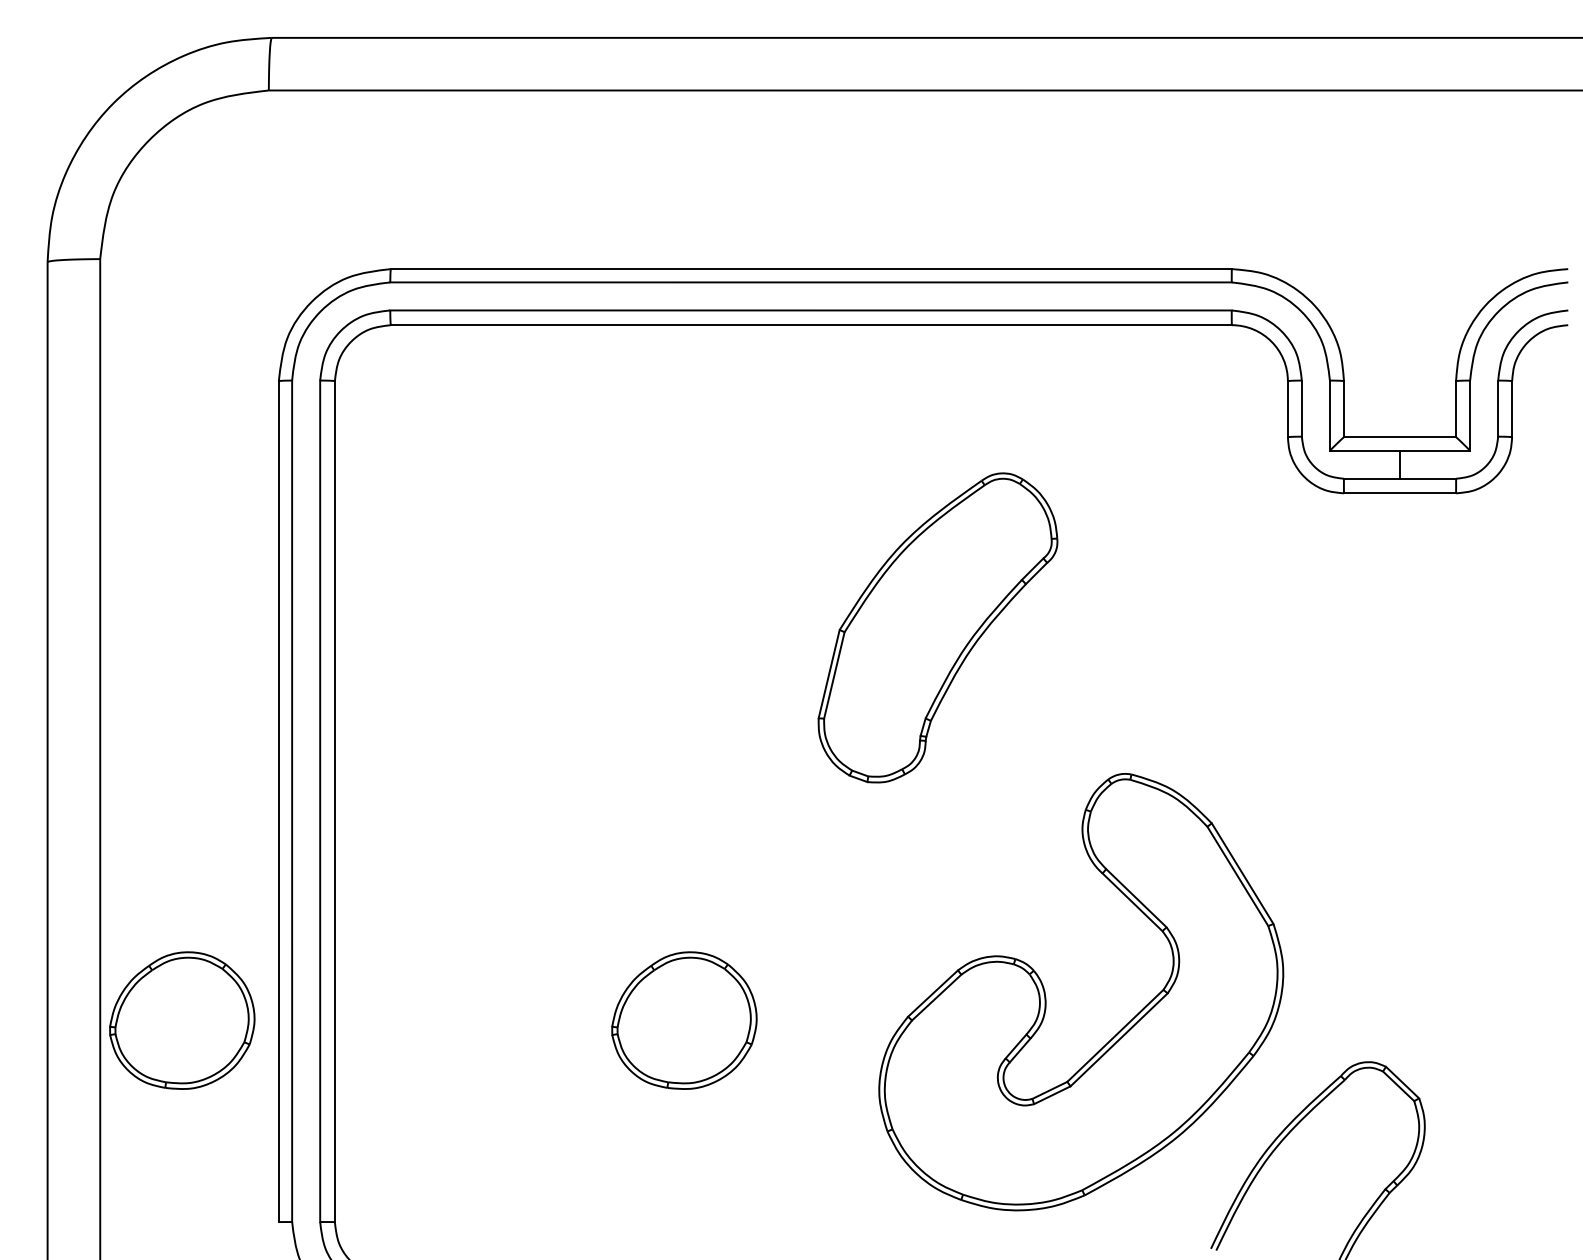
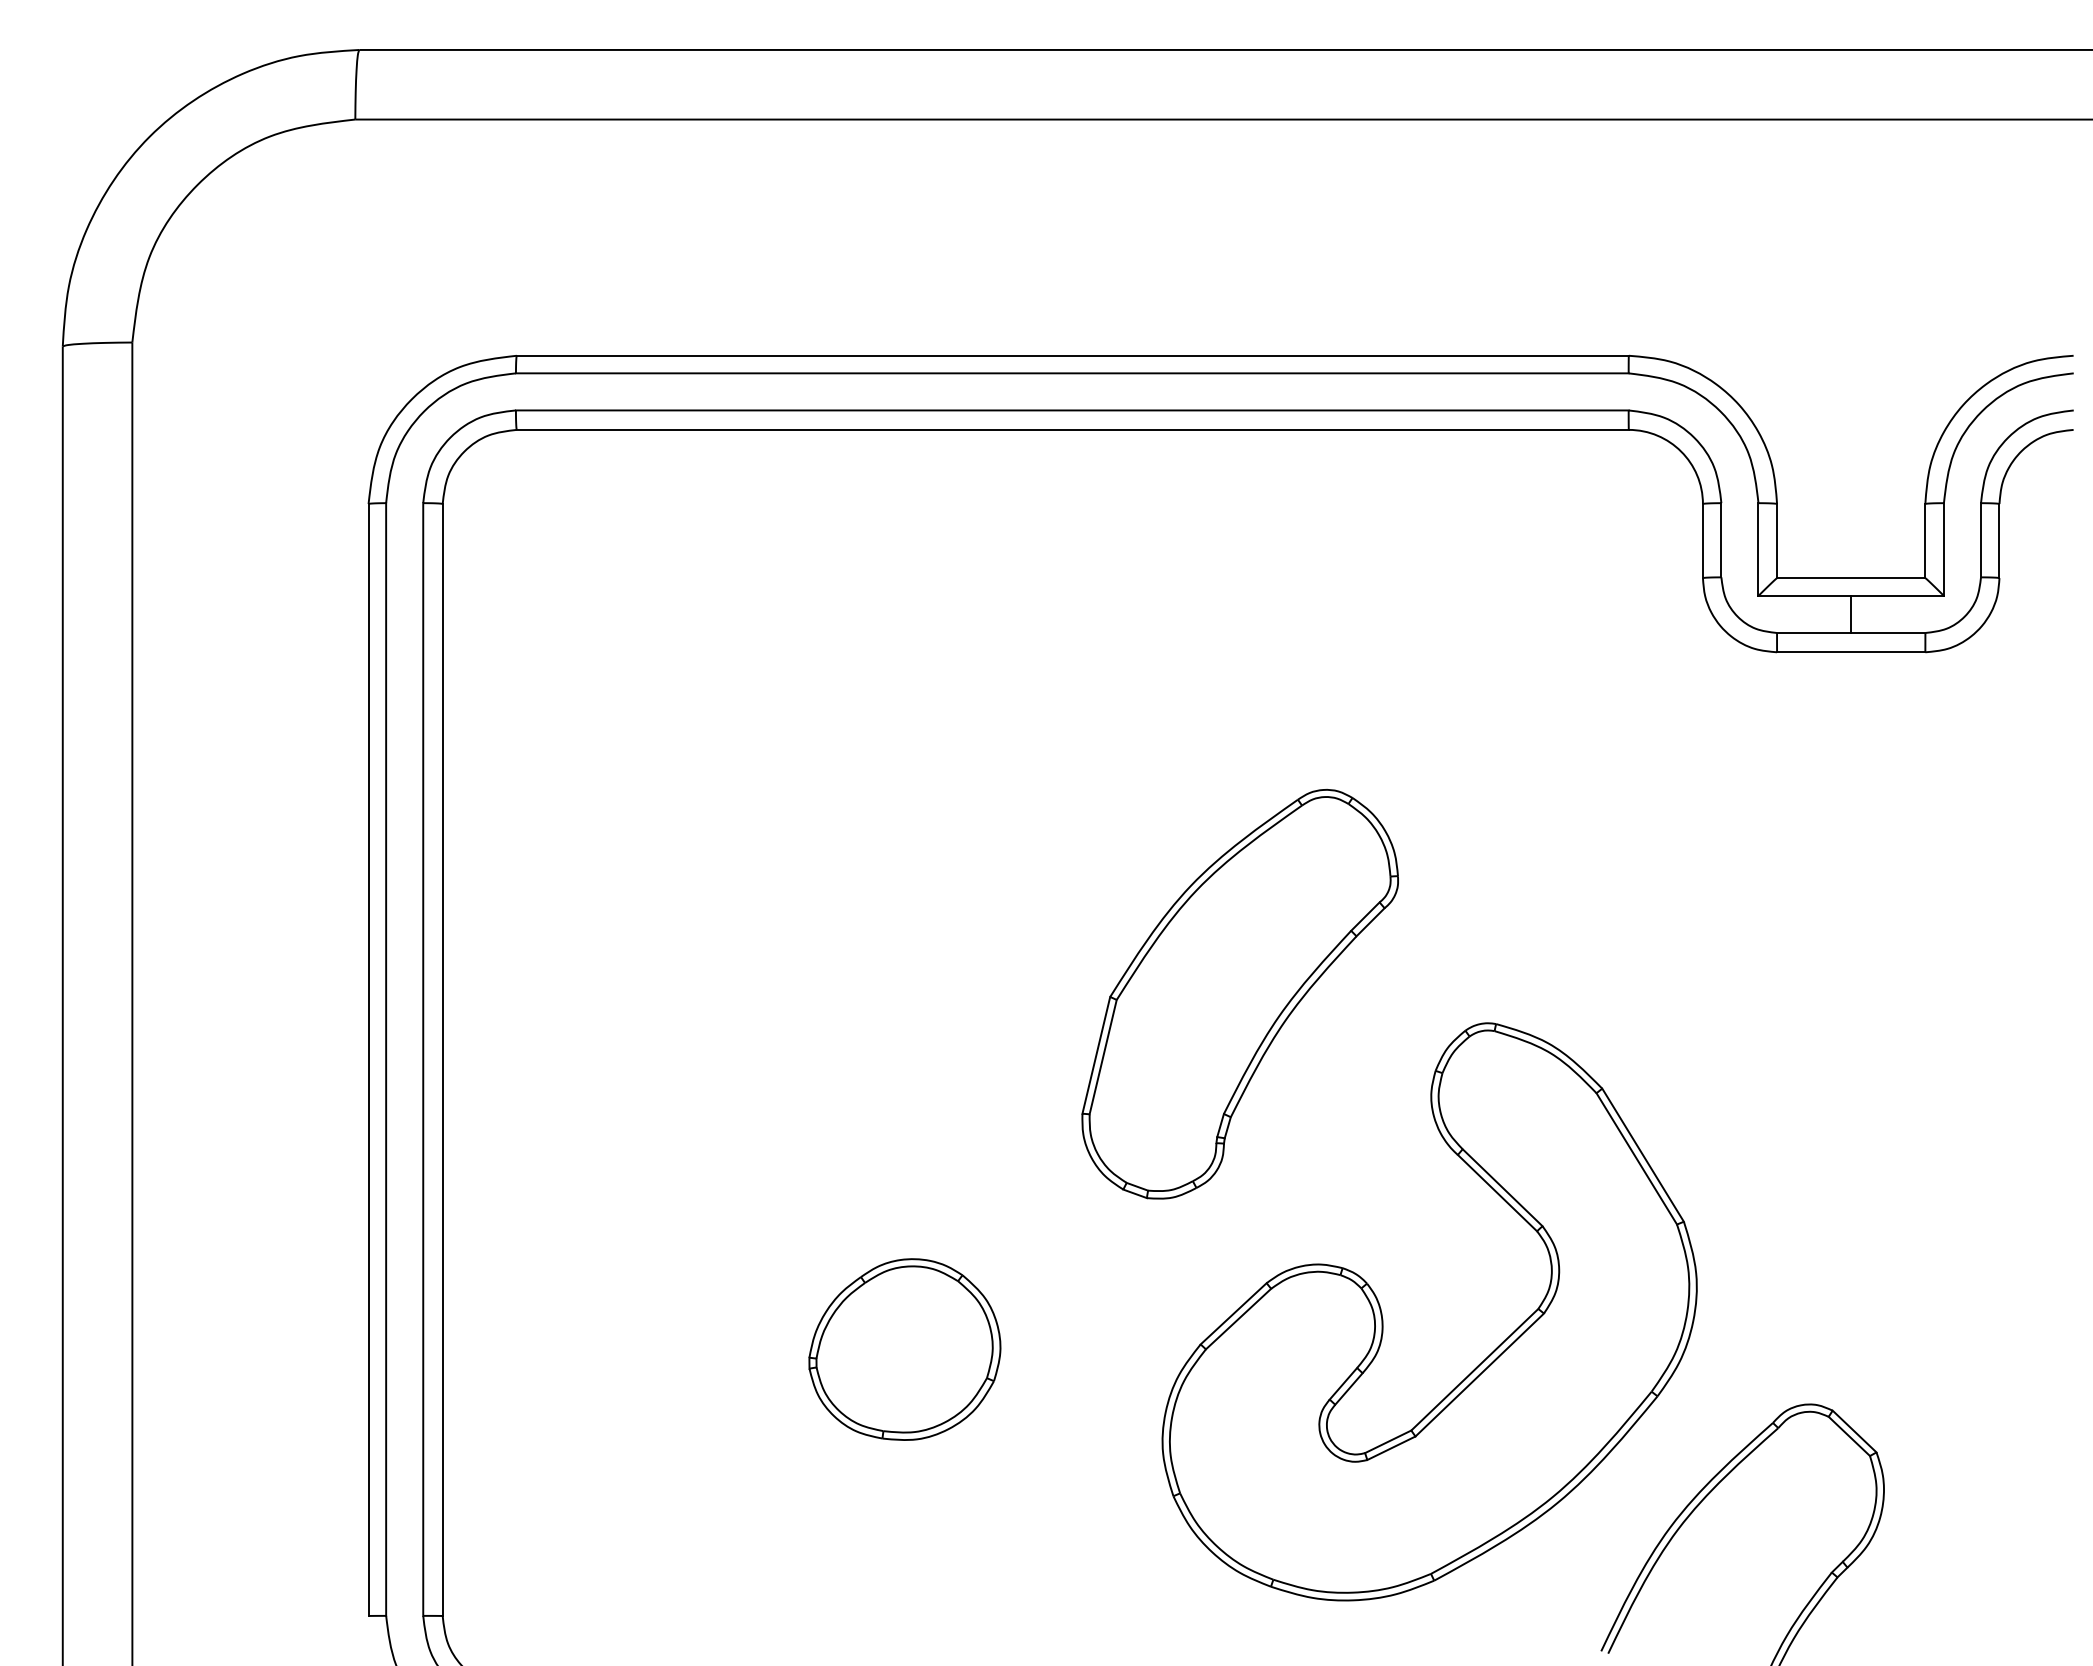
part: (937, 628) -> (1239, 994), moved
part: (182, 1020) -> (240, 1349), removed

